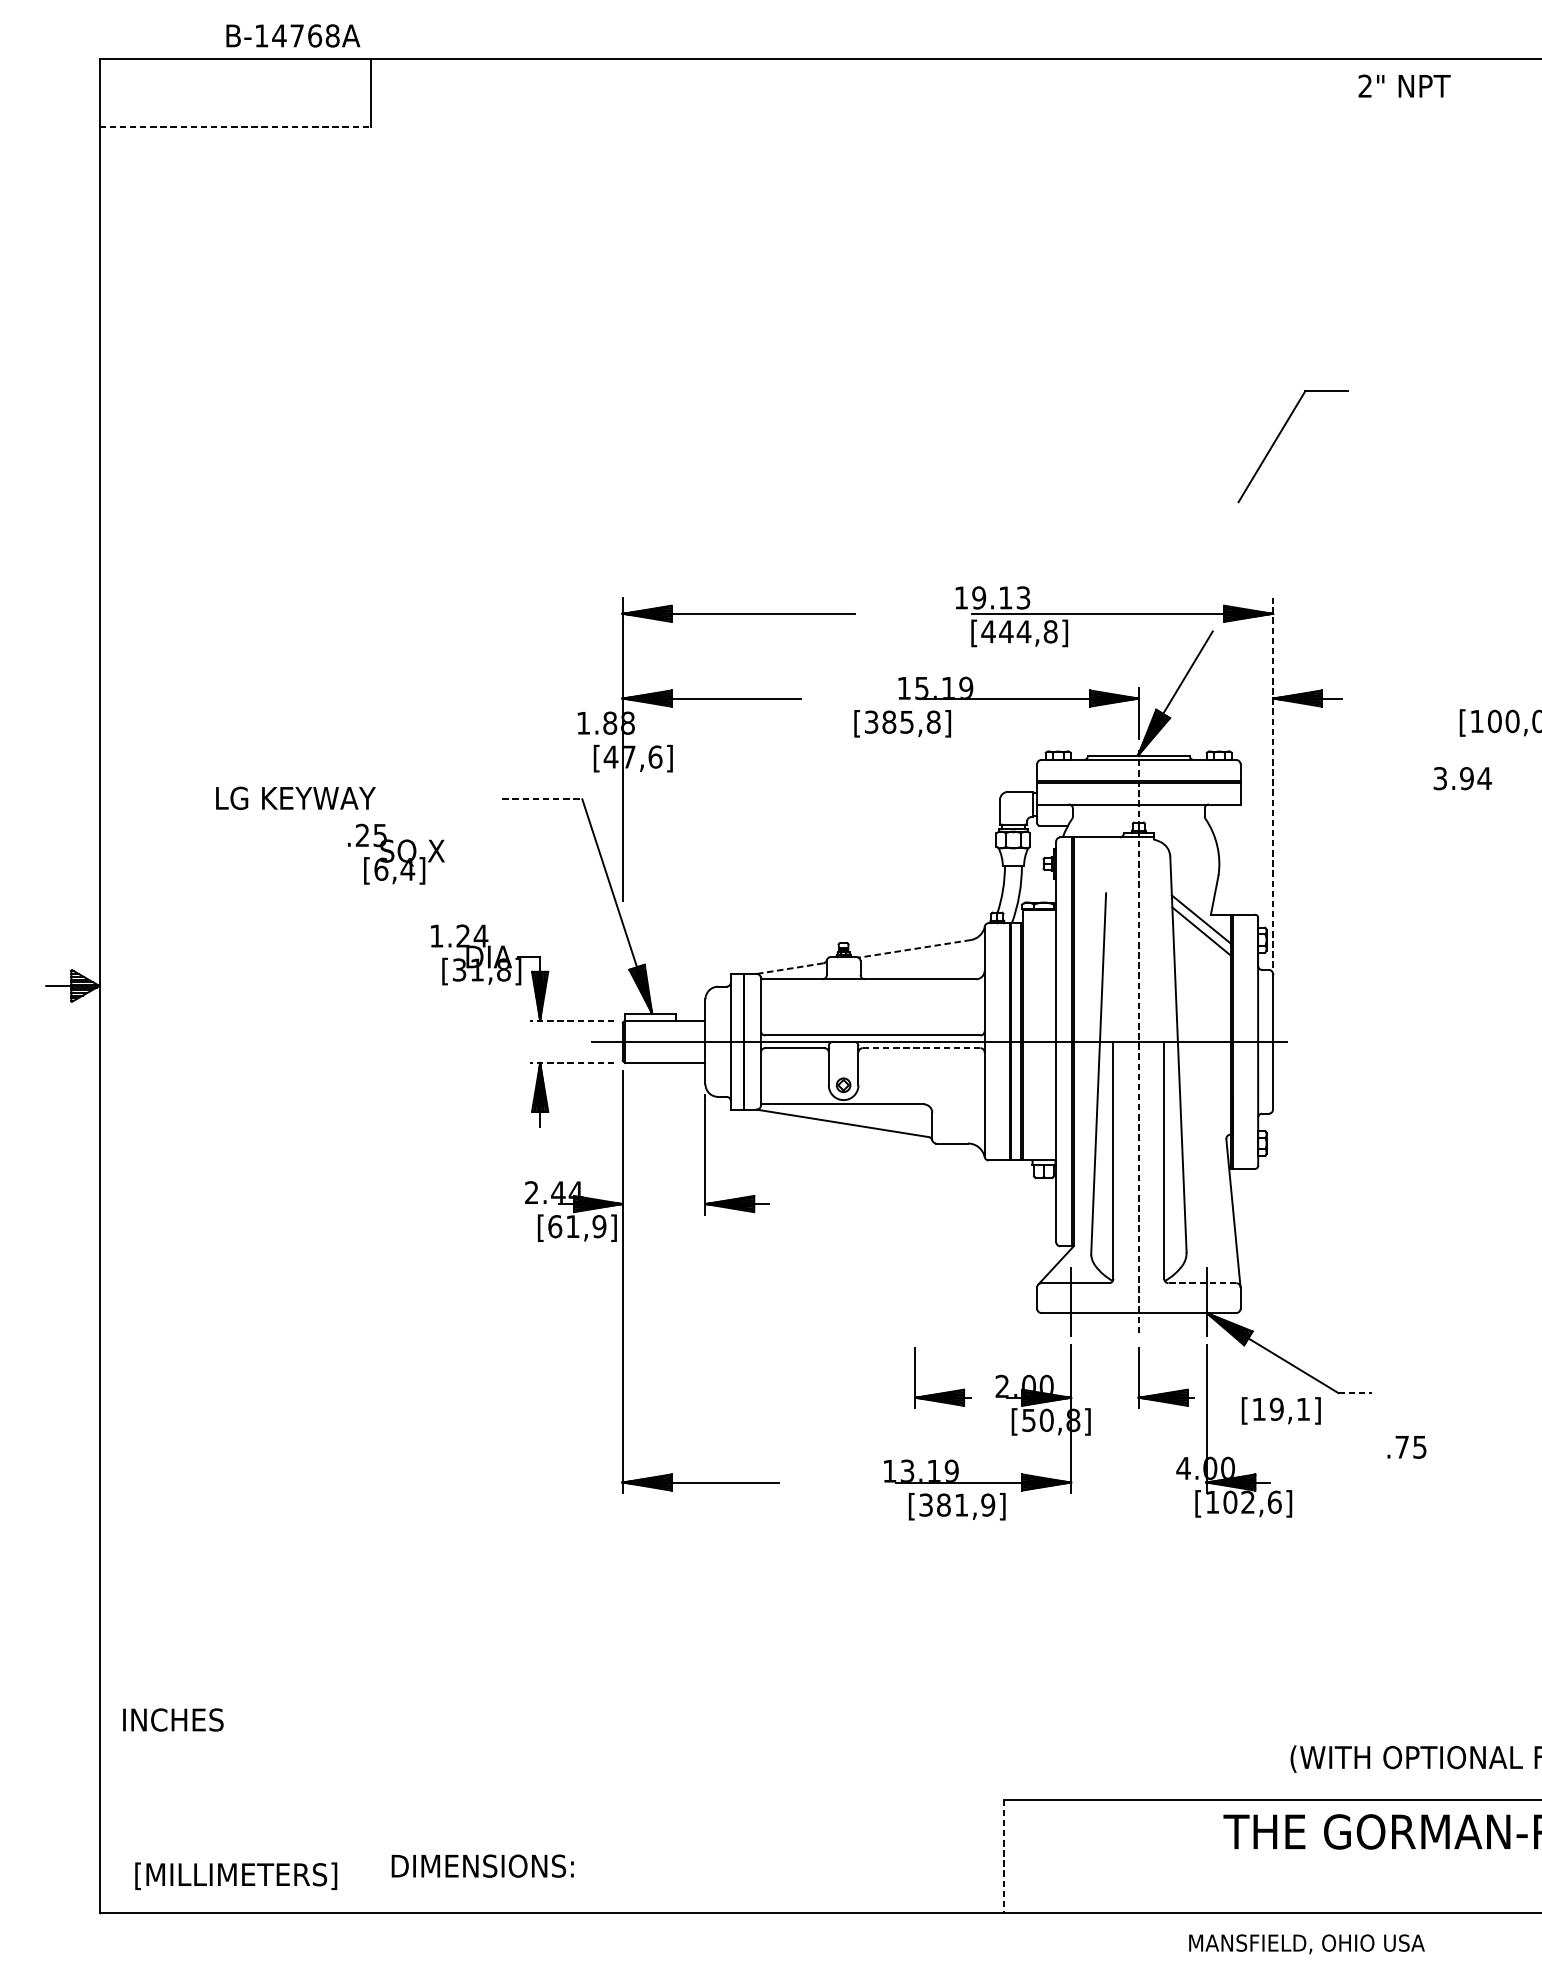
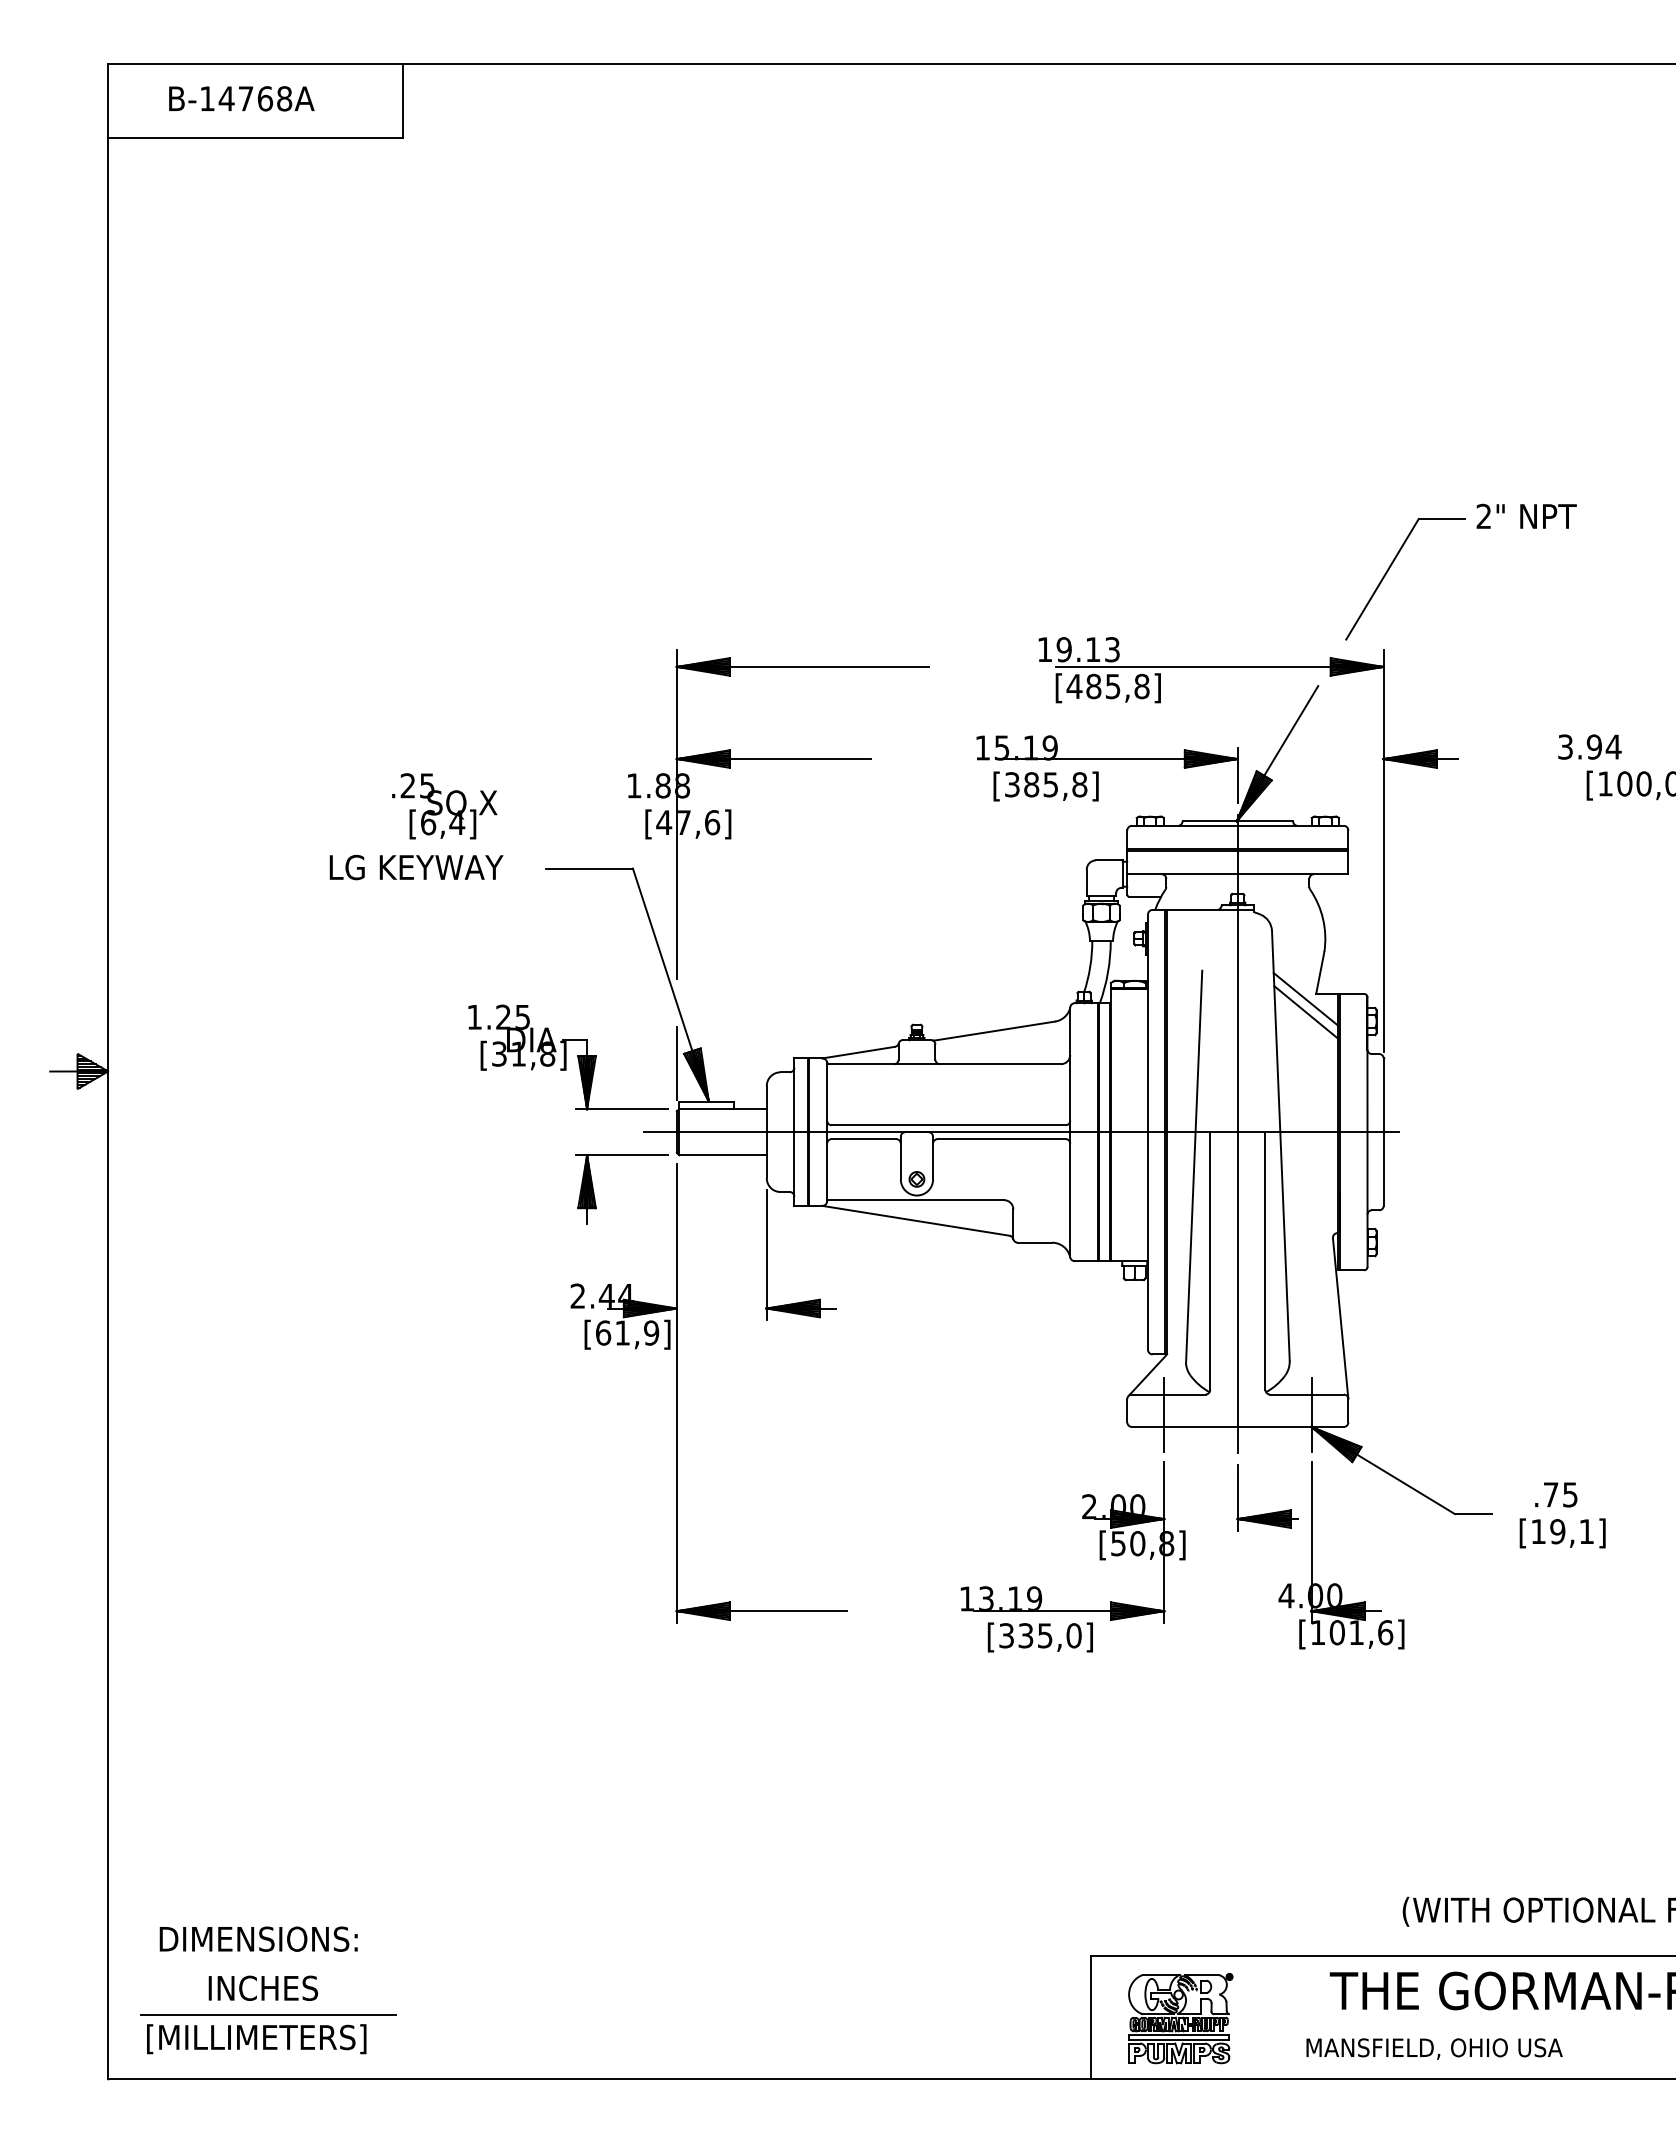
text: (293, 35) -> (241, 98), moved
text: (1404, 85) -> (1526, 515), moved
line: (236, 126) -> (256, 137), dashed -> solid
part: (1279, 436) -> (1390, 568), moved
text: (1015, 631) -> (1103, 686), [444,8] -> [485,8]
text: (902, 723) -> (1045, 786), moved
text: (1462, 778) -> (1589, 746), moved
line: (1272, 782) -> (1383, 850), dashed -> solid
text: (295, 798) -> (416, 867), moved
line: (542, 799) -> (589, 868), dashed -> solid
text: (396, 854) -> (444, 806), moved
text: (480, 936) -> (522, 1017), 1.24 -> 1.25
line: (914, 949) -> (994, 1031), dashed -> solid
line: (789, 968) -> (858, 1052), dashed -> solid
line: (622, 977) -> (676, 1062), added
line: (571, 1020) -> (621, 1109), dashed -> solid
line: (1138, 1043) -> (1237, 1134), dashed -> solid
line: (921, 1048) -> (1001, 1139), dashed -> solid
line: (571, 1063) -> (621, 1155), dashed -> solid
line: (1202, 1283) -> (1306, 1394), dashed -> solid
part: (944, 1391) -> (1026, 1512), removed
line: (1355, 1393) -> (1473, 1514), dashed -> solid
text: (1281, 1411) -> (1562, 1533), moved
text: (1407, 1446) -> (1556, 1494), moved
text: (1248, 1502) -> (1356, 1632), [102,6] -> [101,6]
text: (965, 1504) -> (1049, 1635), [381,9] -> [335,0]
text: (172, 1719) -> (262, 1987), moved
line: (247, 1853) -> (268, 2014), added
line: (1003, 1856) -> (1090, 2017), dashed -> solid
part: (1086, 1857) -> (1180, 2018), added
text: (482, 1865) -> (258, 1938), moved
text: (1306, 1943) -> (1434, 2048), moved

